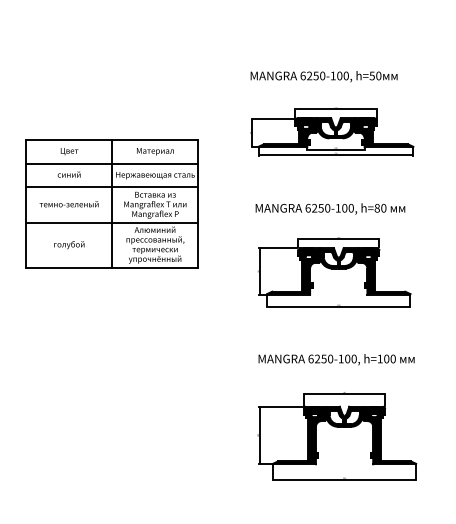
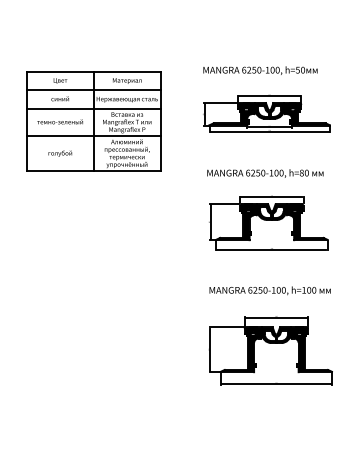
part: (111, 203) -> (93, 121), moved

